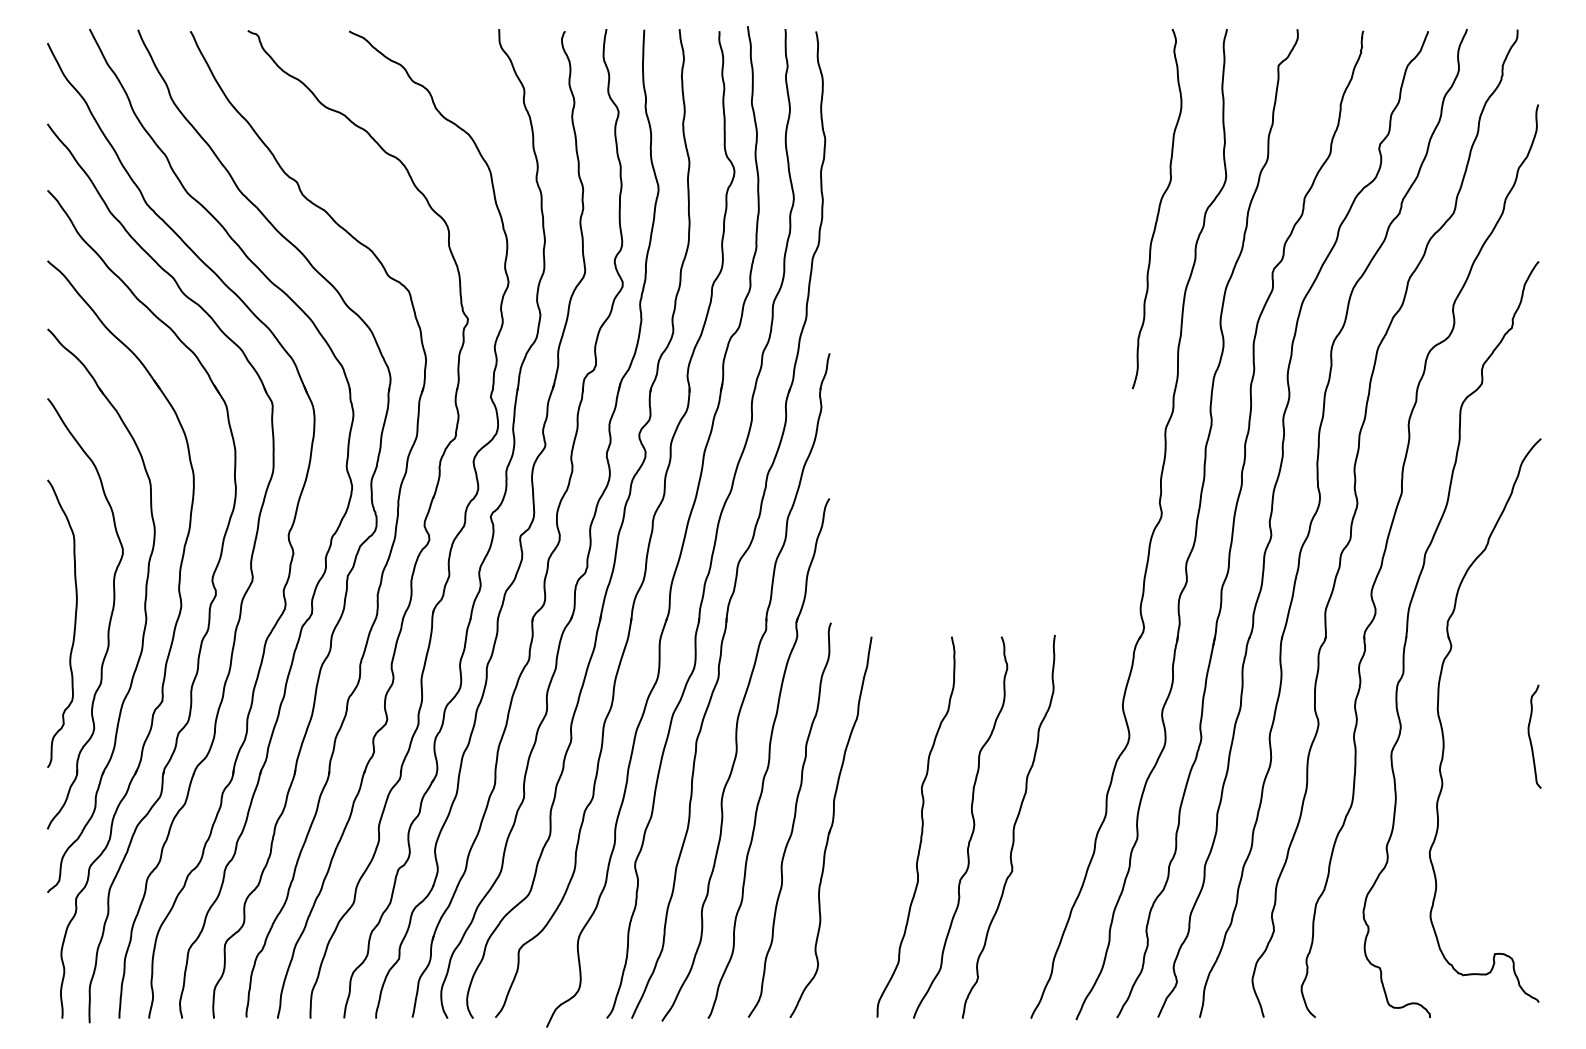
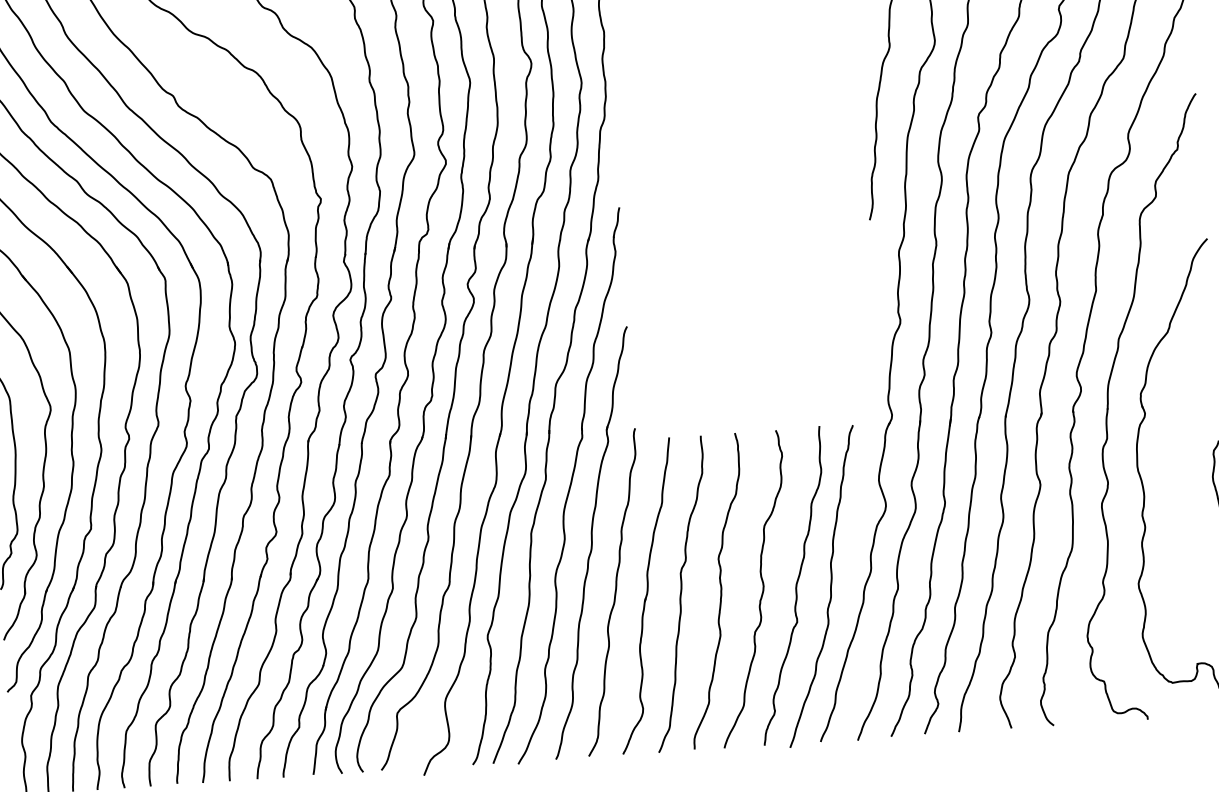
curve: (872, 827) -> (680, 593), added
curve: (1055, 829) -> (830, 585), added

